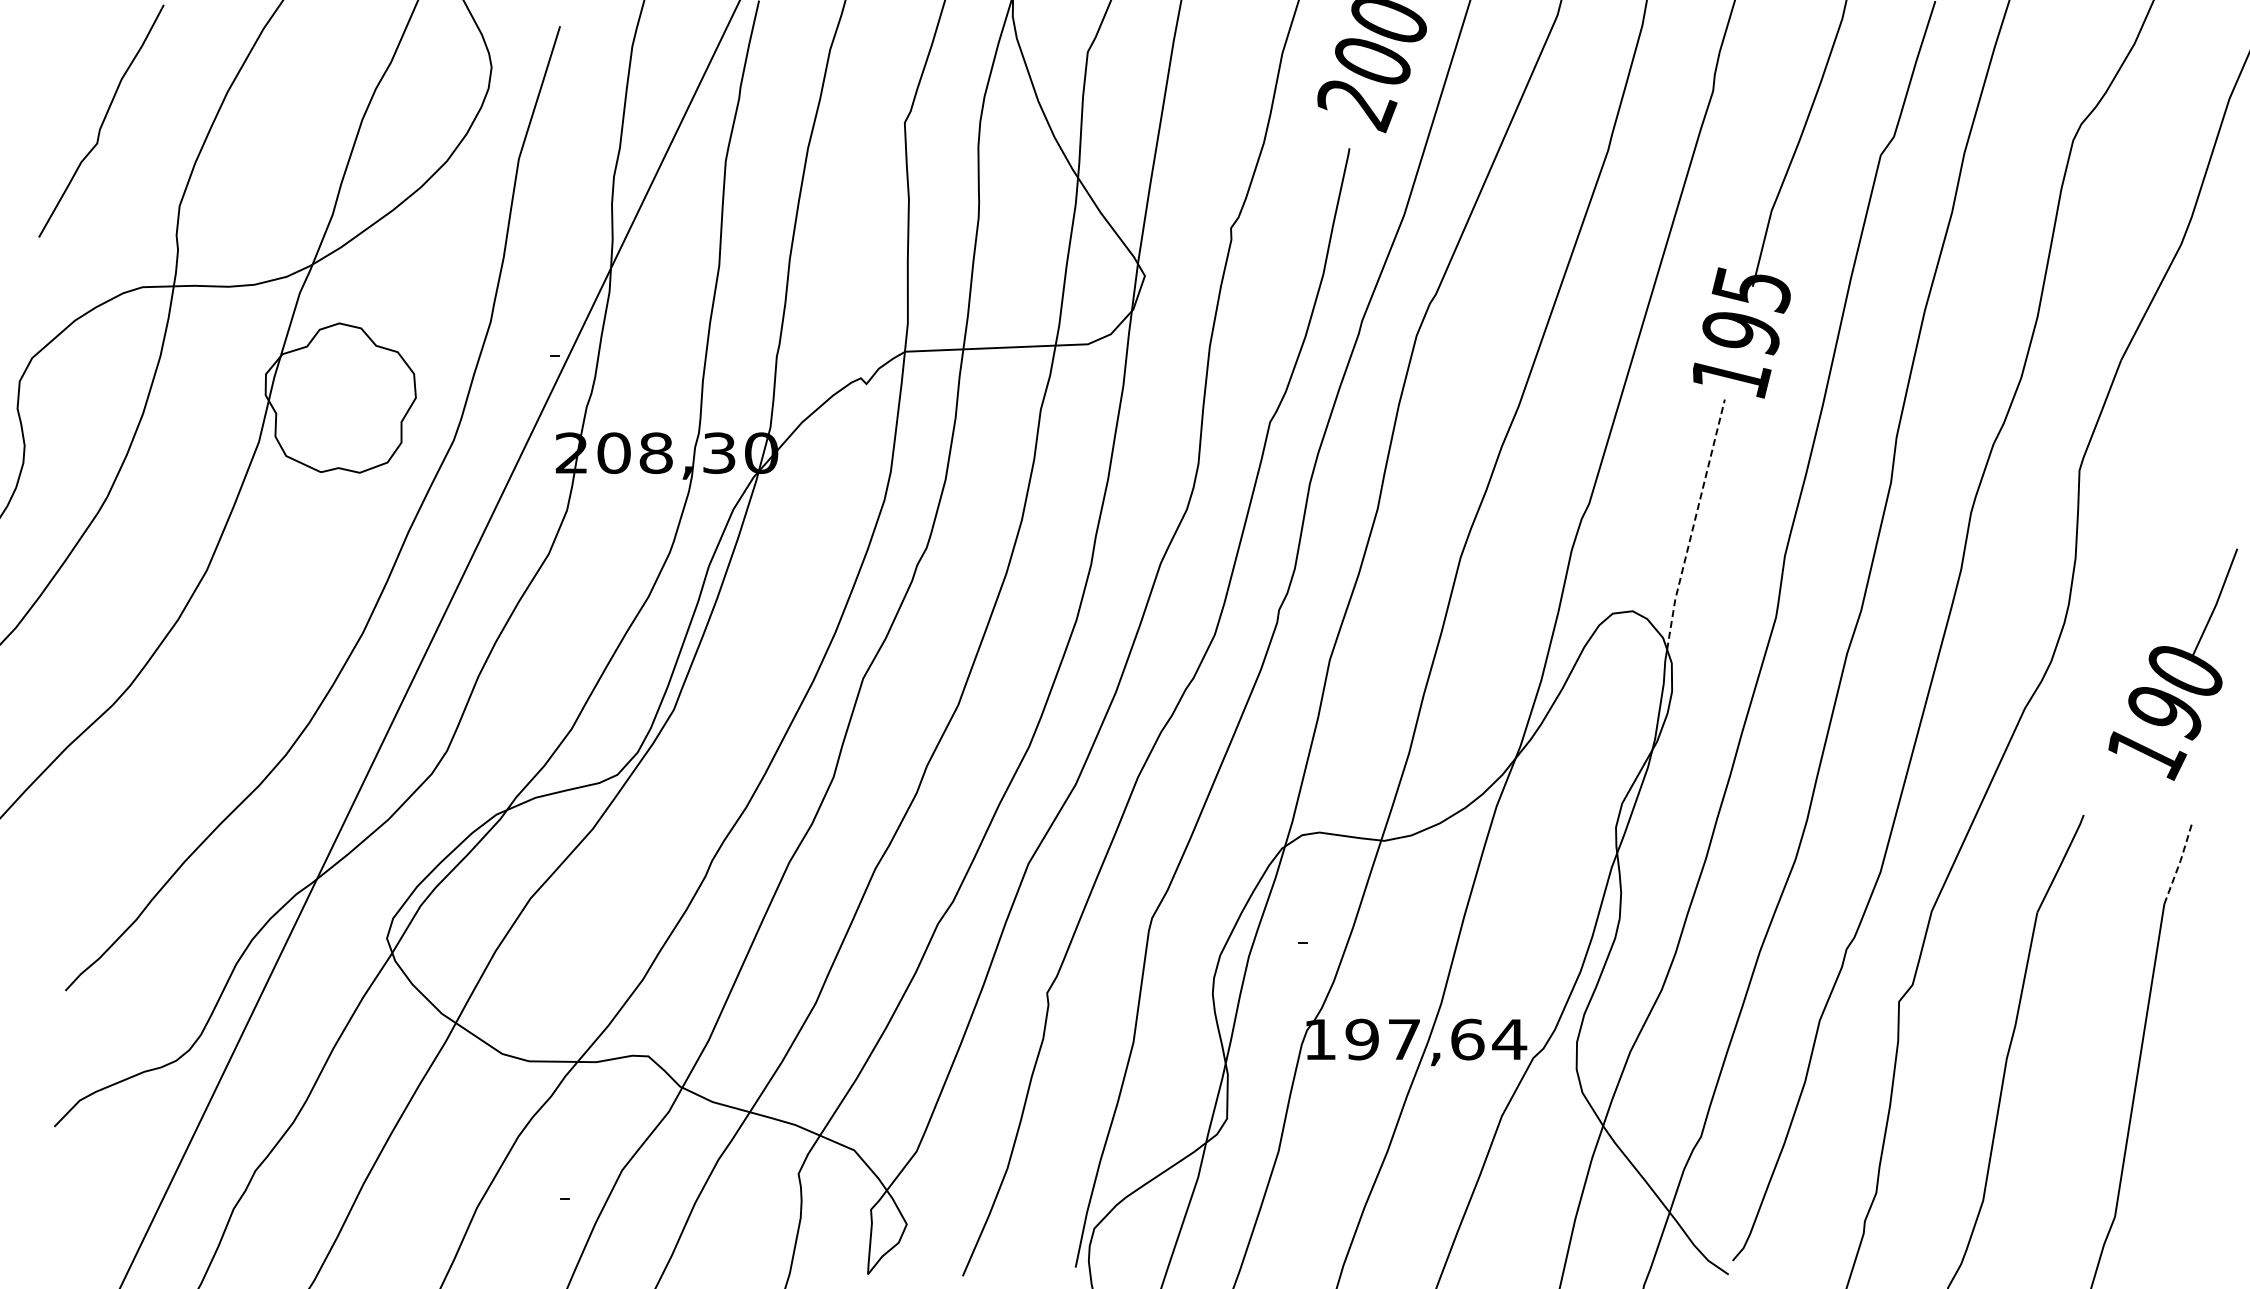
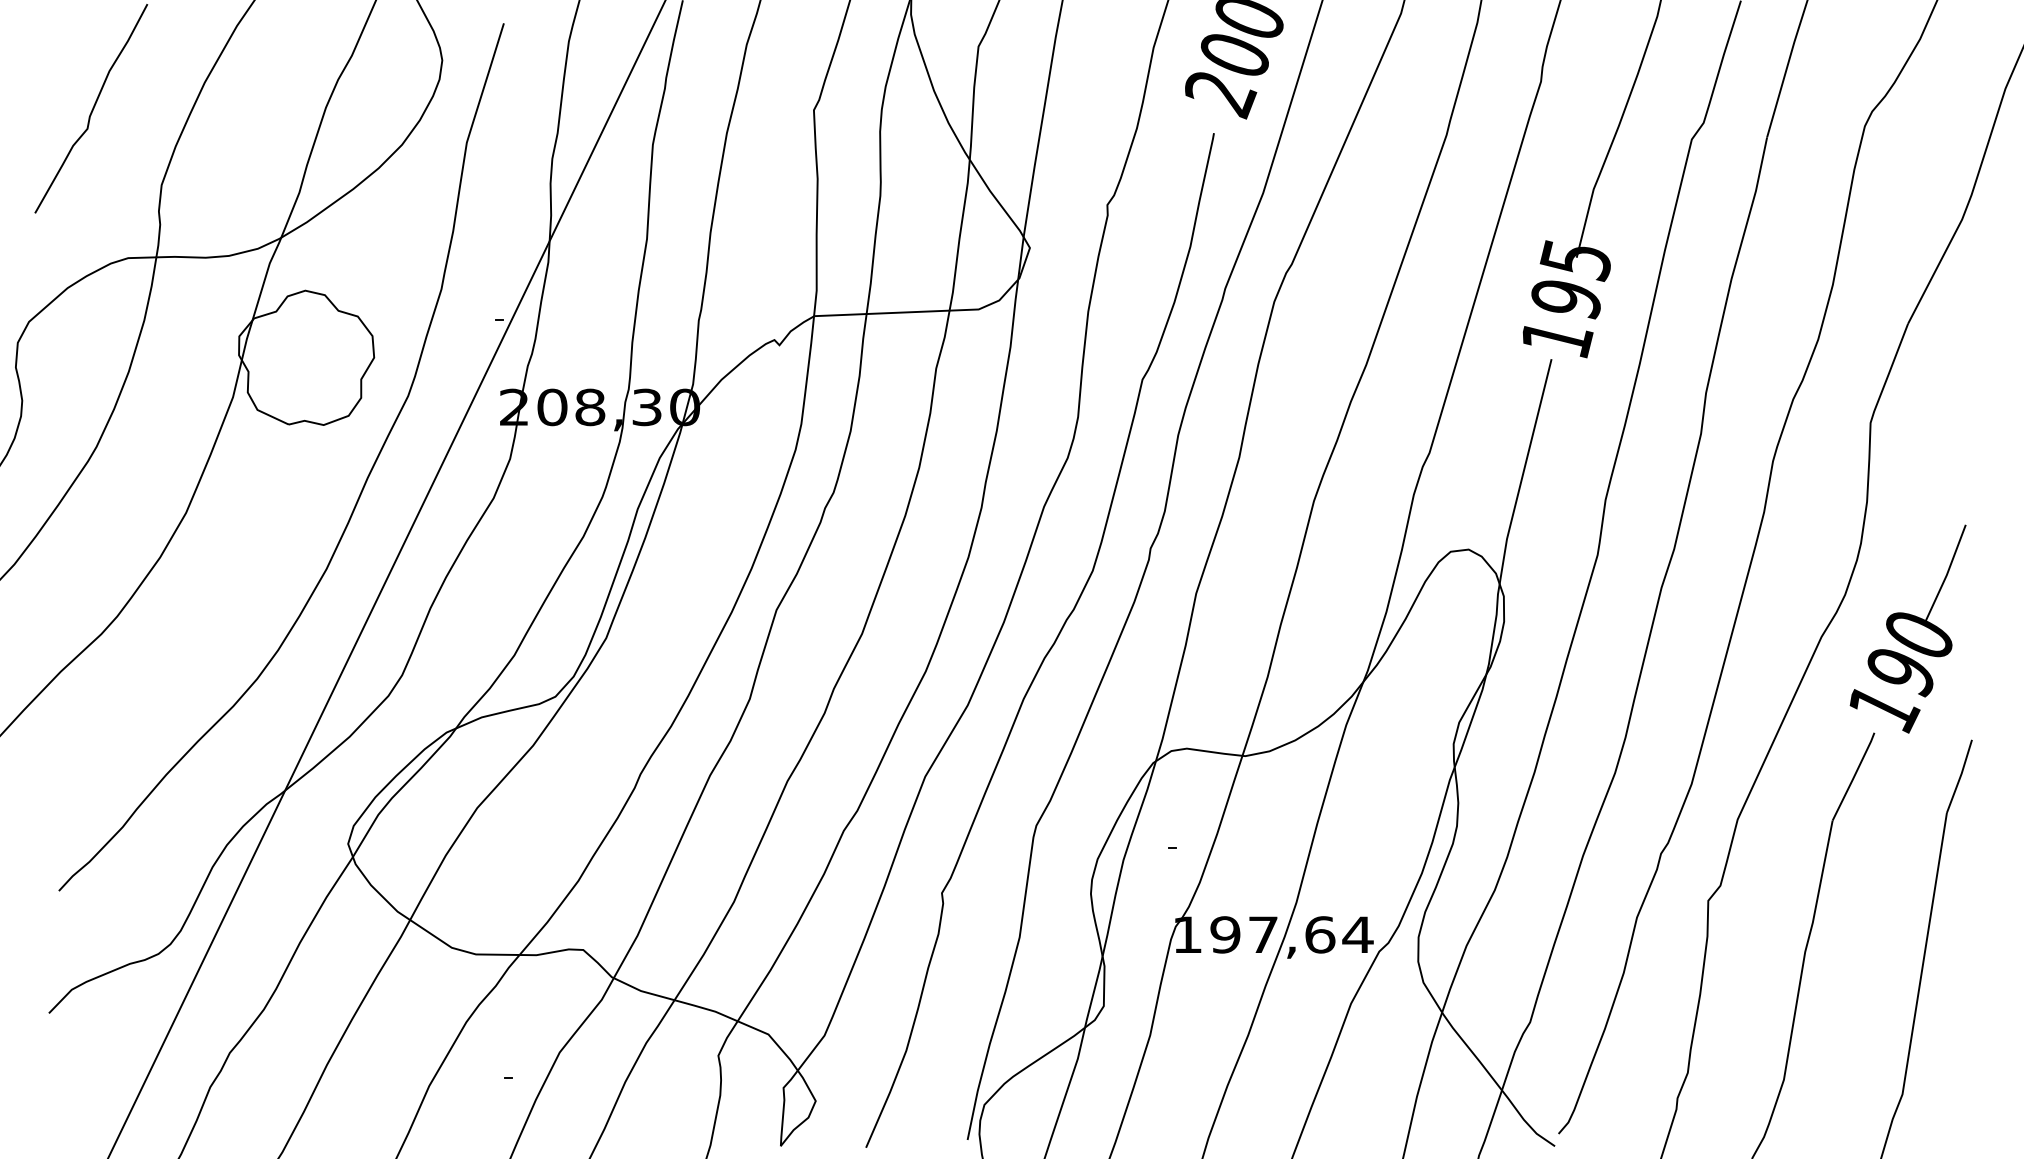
line: (1693, 525) -> (1523, 472), dashed -> solid
part: (2173, 664) -> (1908, 628), moved
line: (2179, 863) -> (1960, 776), dashed -> solid

